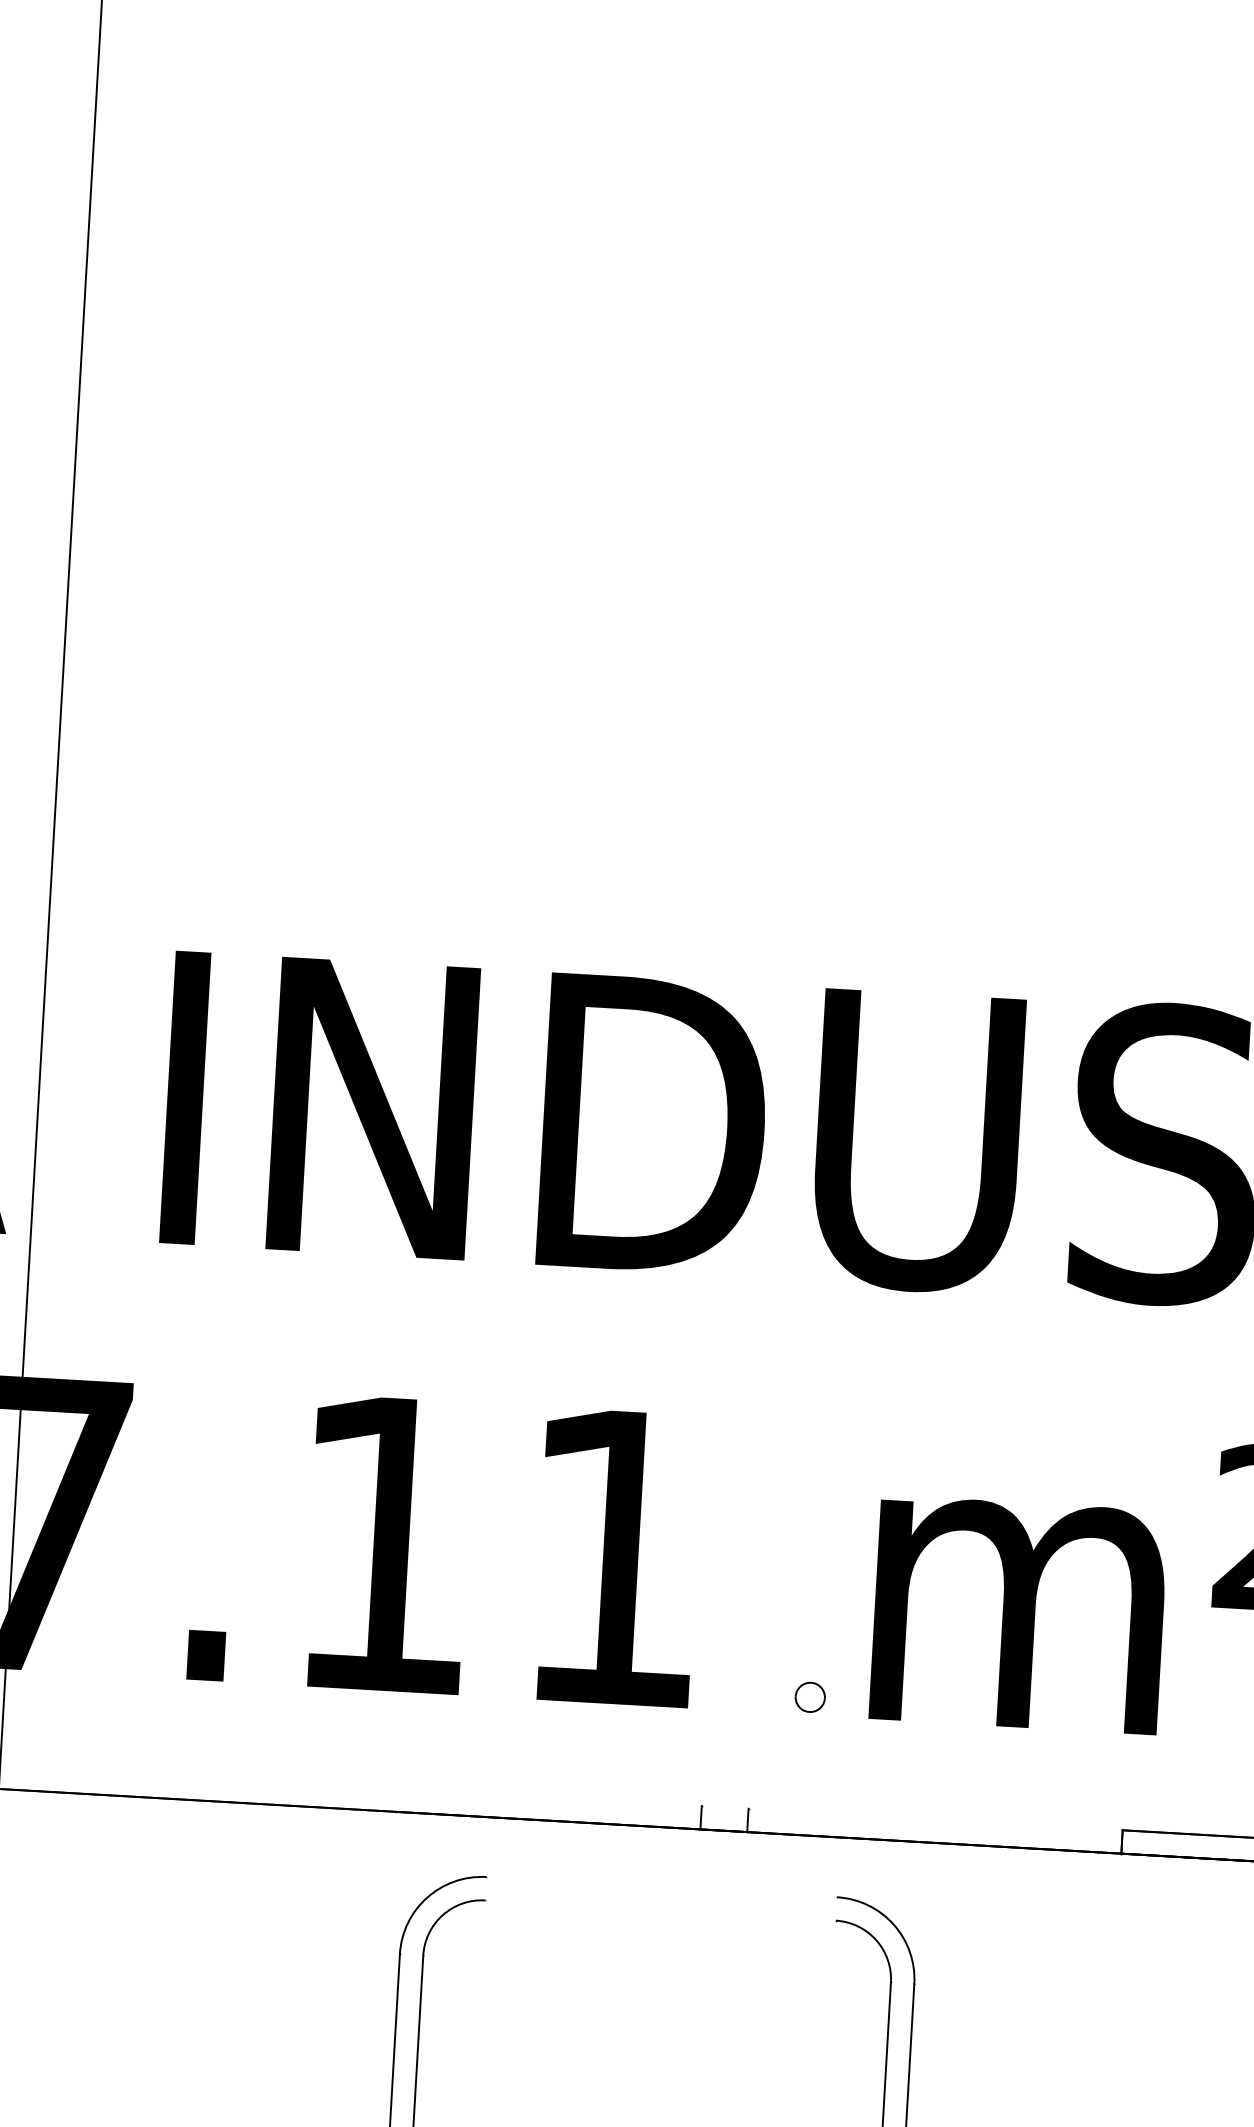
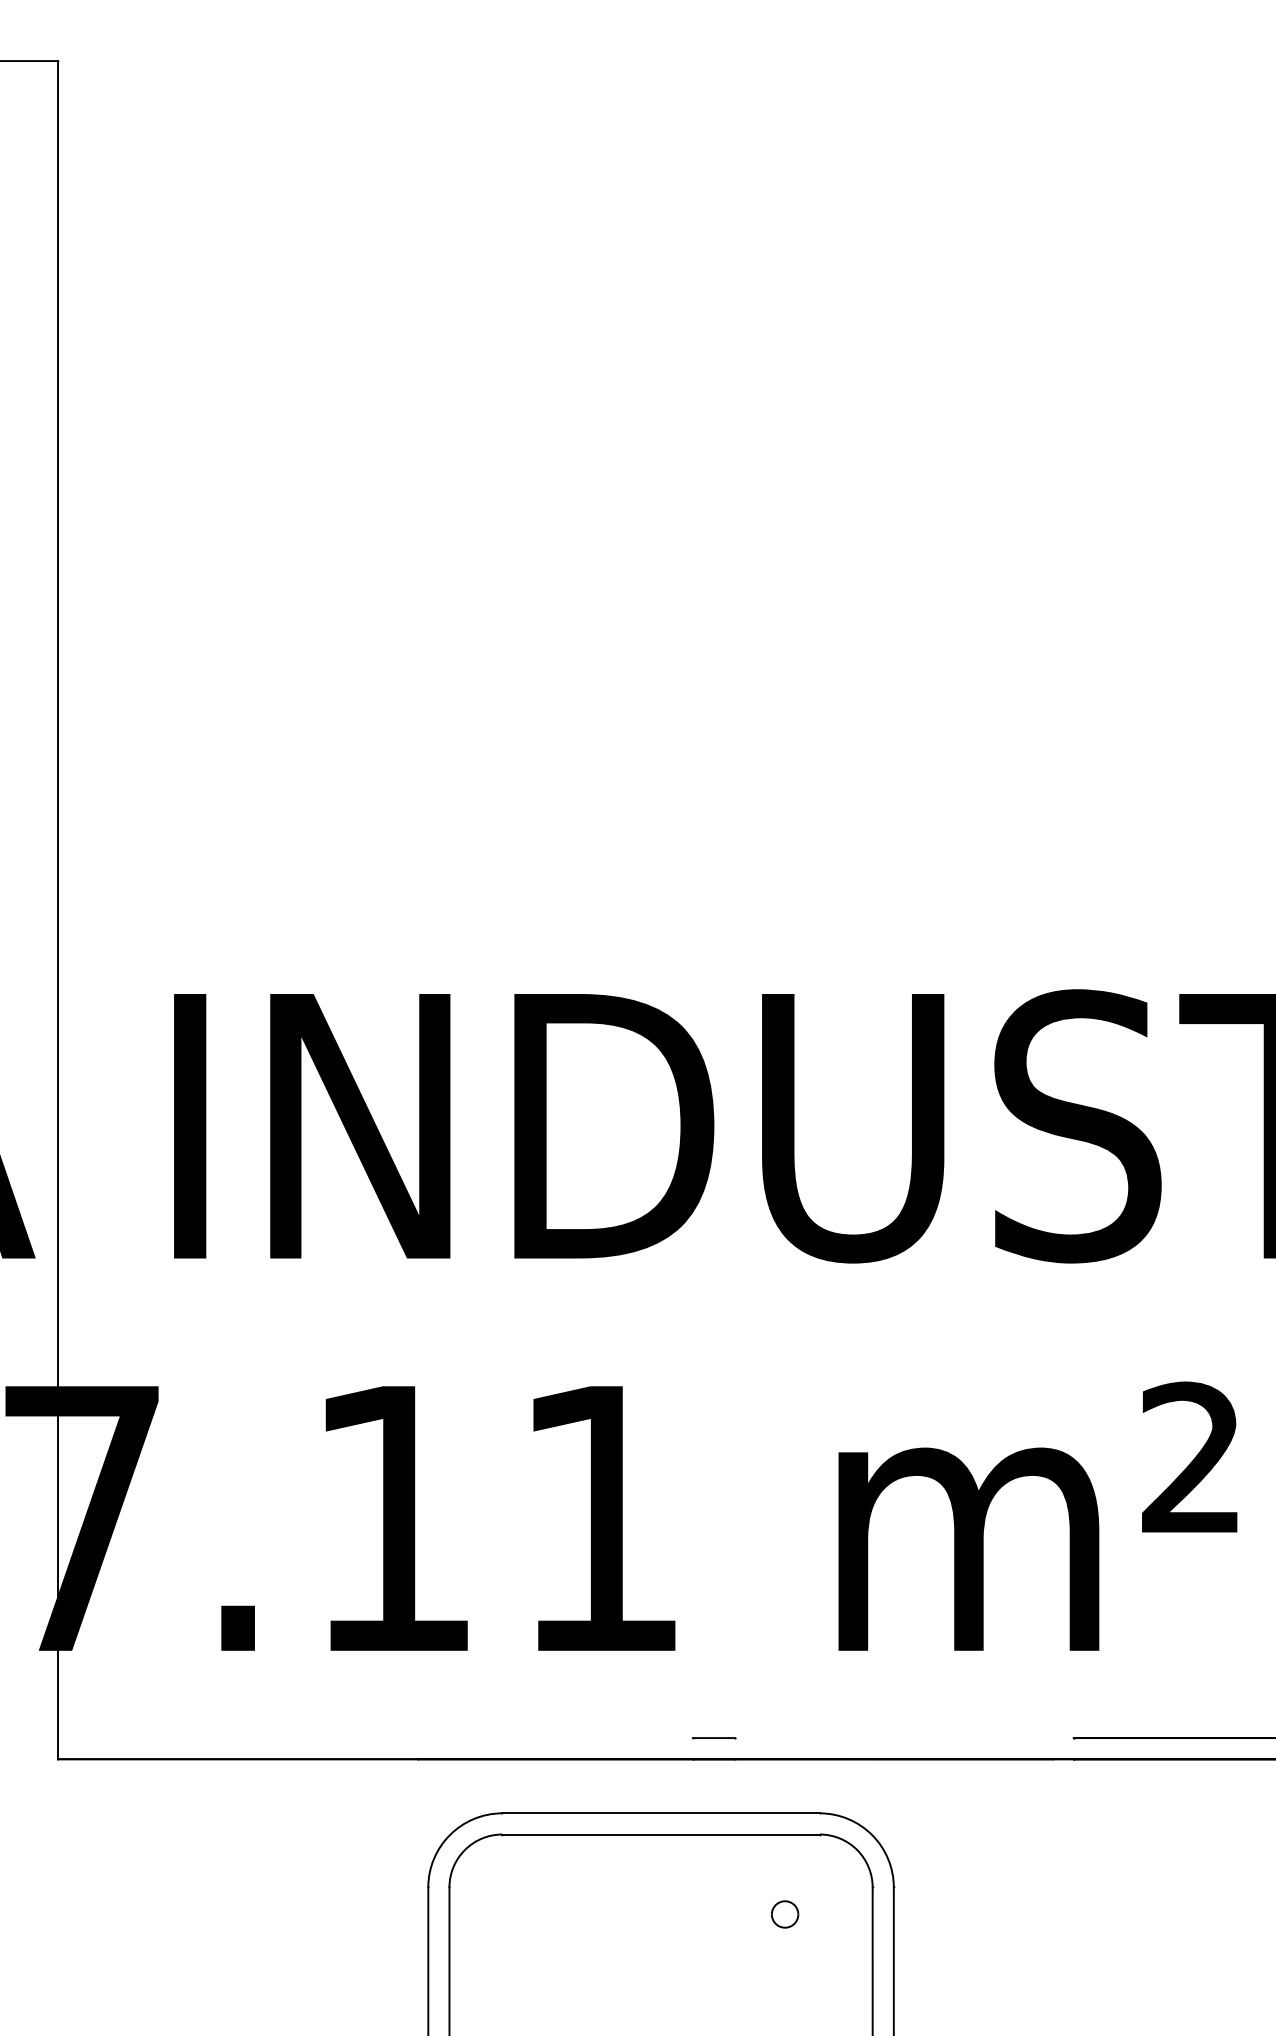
part: (810, 1697) -> (785, 1914), moved
line: (724, 1807) -> (713, 1738), added
line: (661, 1887) -> (660, 1813), added
line: (659, 1910) -> (660, 1834), added

